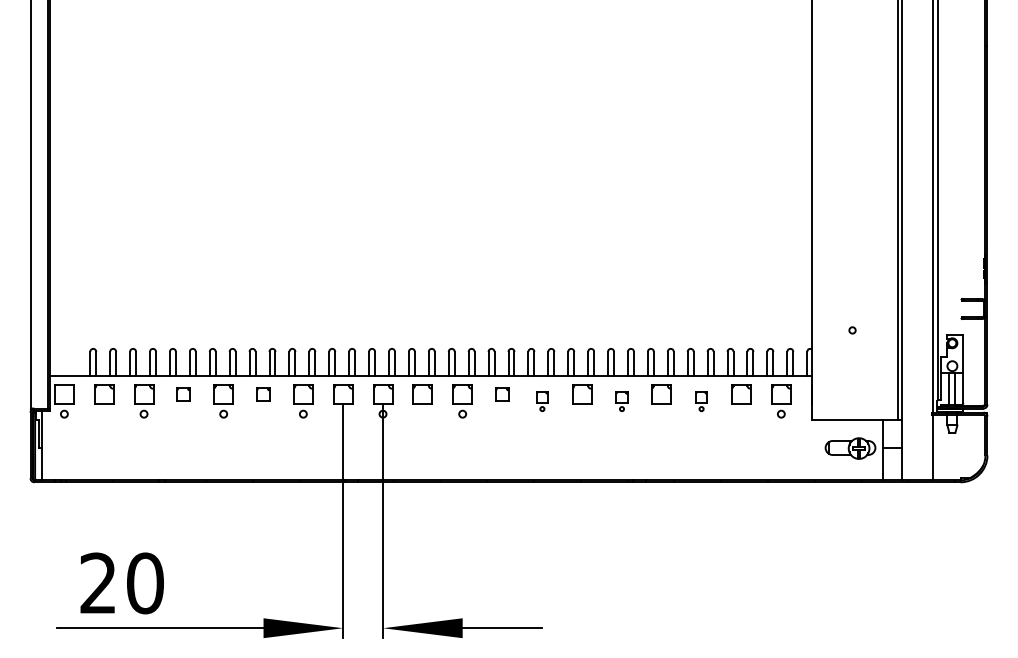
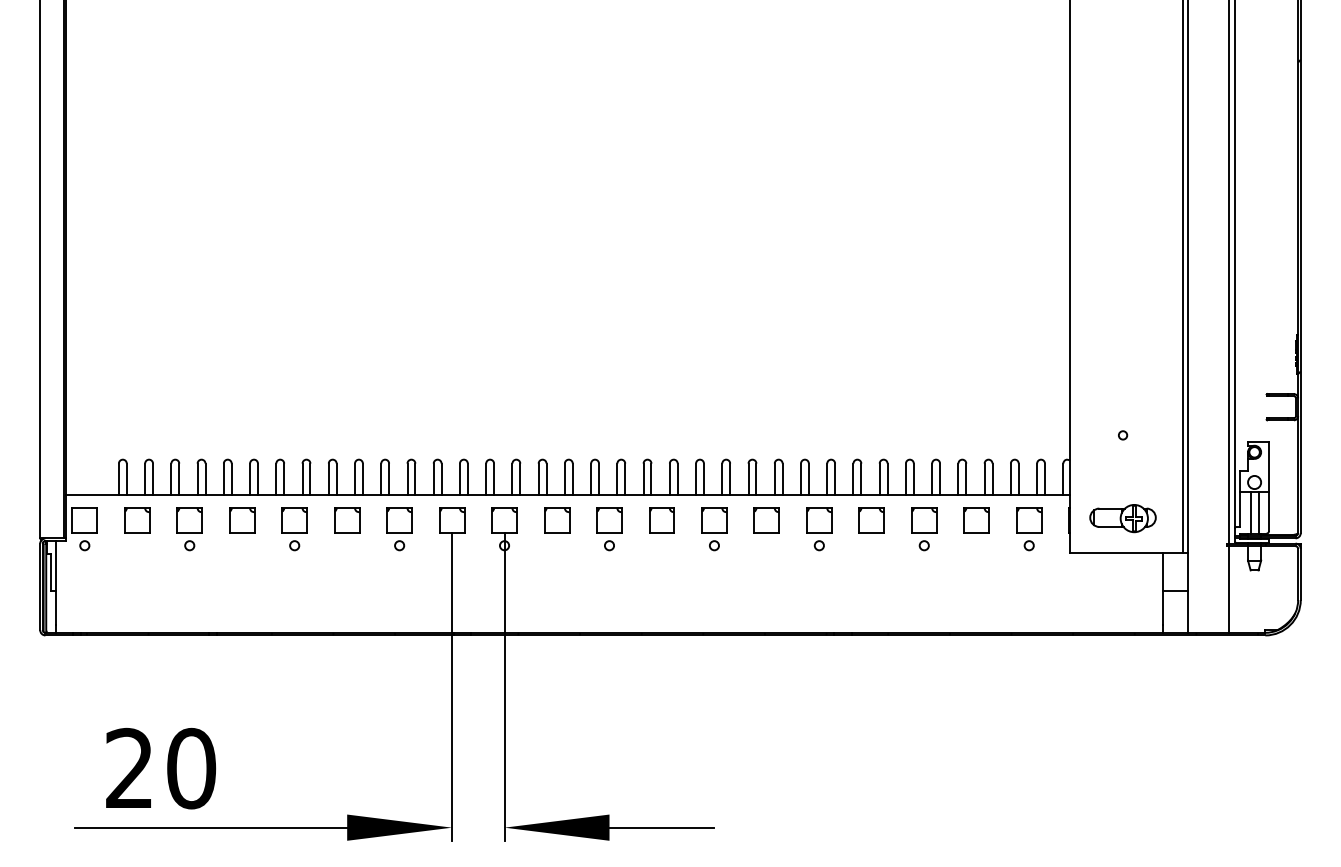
part: (183, 394) -> (241, 519), size x1.43
part: (263, 394) -> (347, 519), size x1.43
part: (502, 394) -> (661, 519), size x1.43
part: (542, 401) -> (714, 529), size x1.67
part: (621, 401) -> (818, 529), size x1.67
part: (701, 401) -> (924, 529), size x1.67
part: (850, 448) -> (1122, 518), moved

